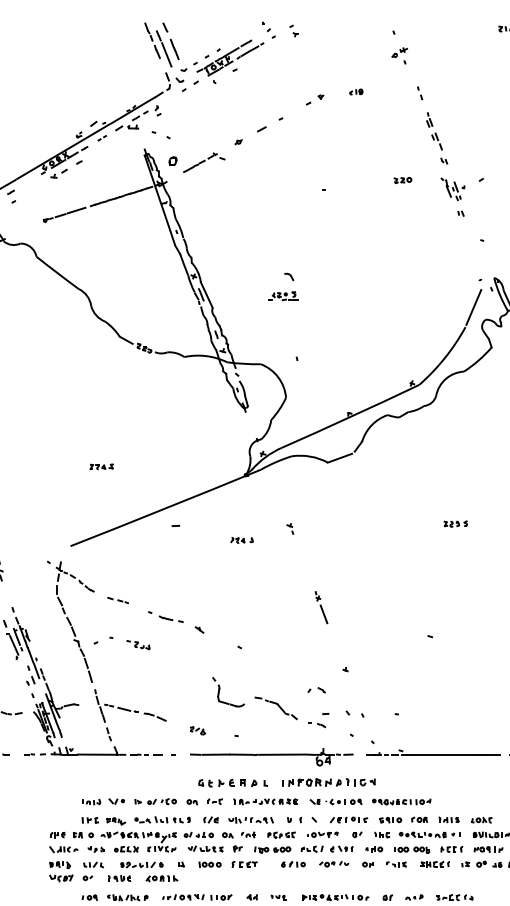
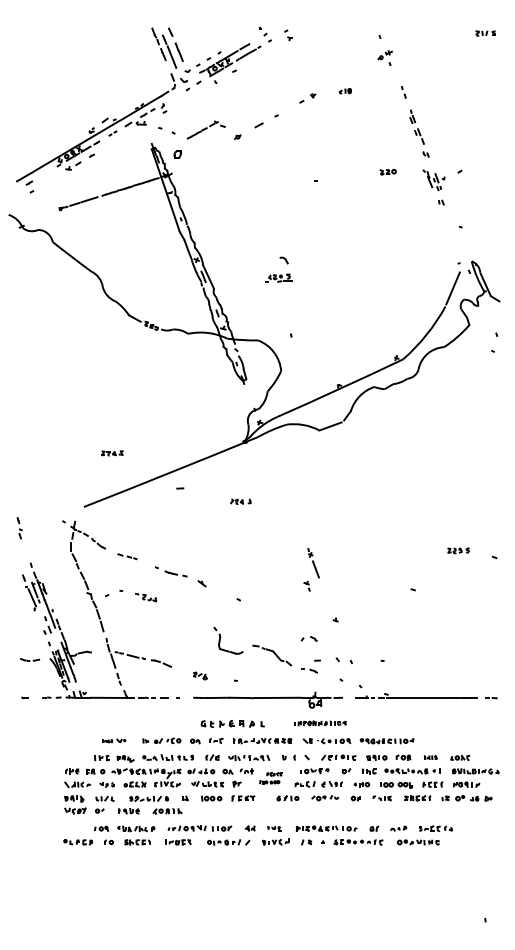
part: (203, 162) -> (205, 129), moved
part: (101, 466) -> (112, 453), moved
part: (455, 523) -> (458, 550), moved
part: (289, 528) -> (306, 585), moved
part: (328, 782) -> (320, 723), size x0.6
part: (102, 801) -> (113, 740), size x0.6
part: (449, 819) -> (430, 757), size x0.7
part: (274, 842) -> (270, 778), size x0.6

